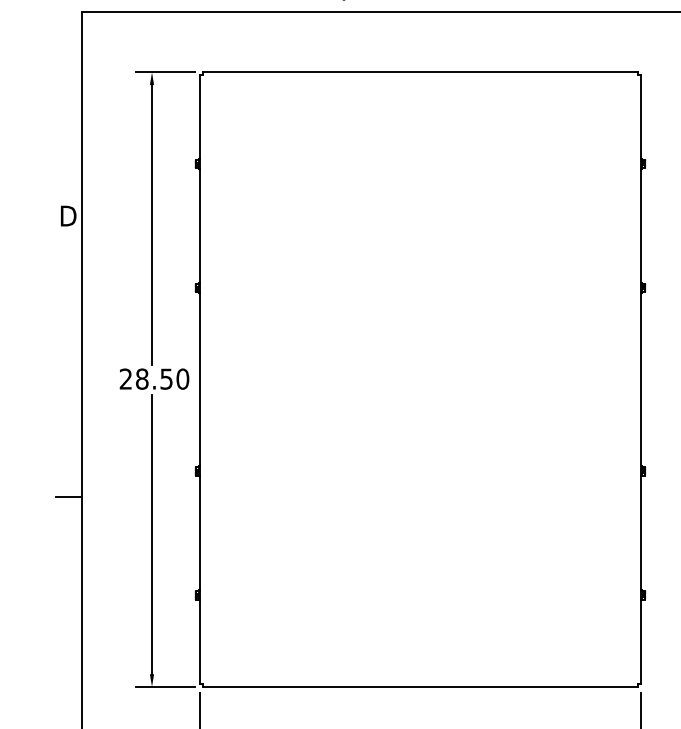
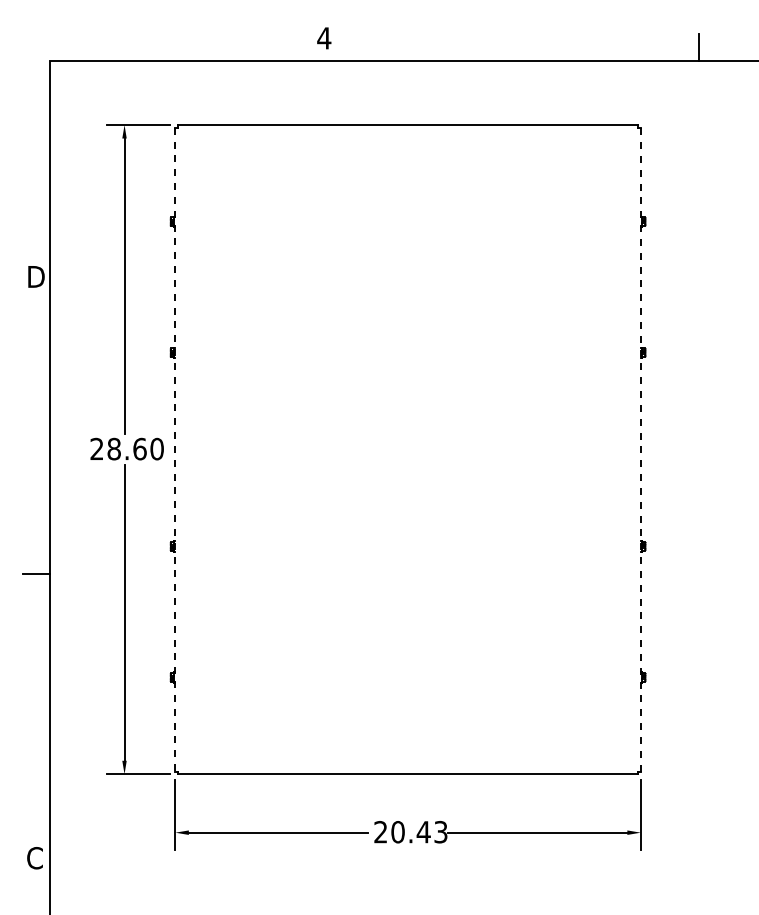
text: (166, 378) -> (139, 448), 28.50 -> 28.60
line: (200, 379) -> (175, 449), solid -> dashed
line: (640, 379) -> (640, 449), solid -> dashed

